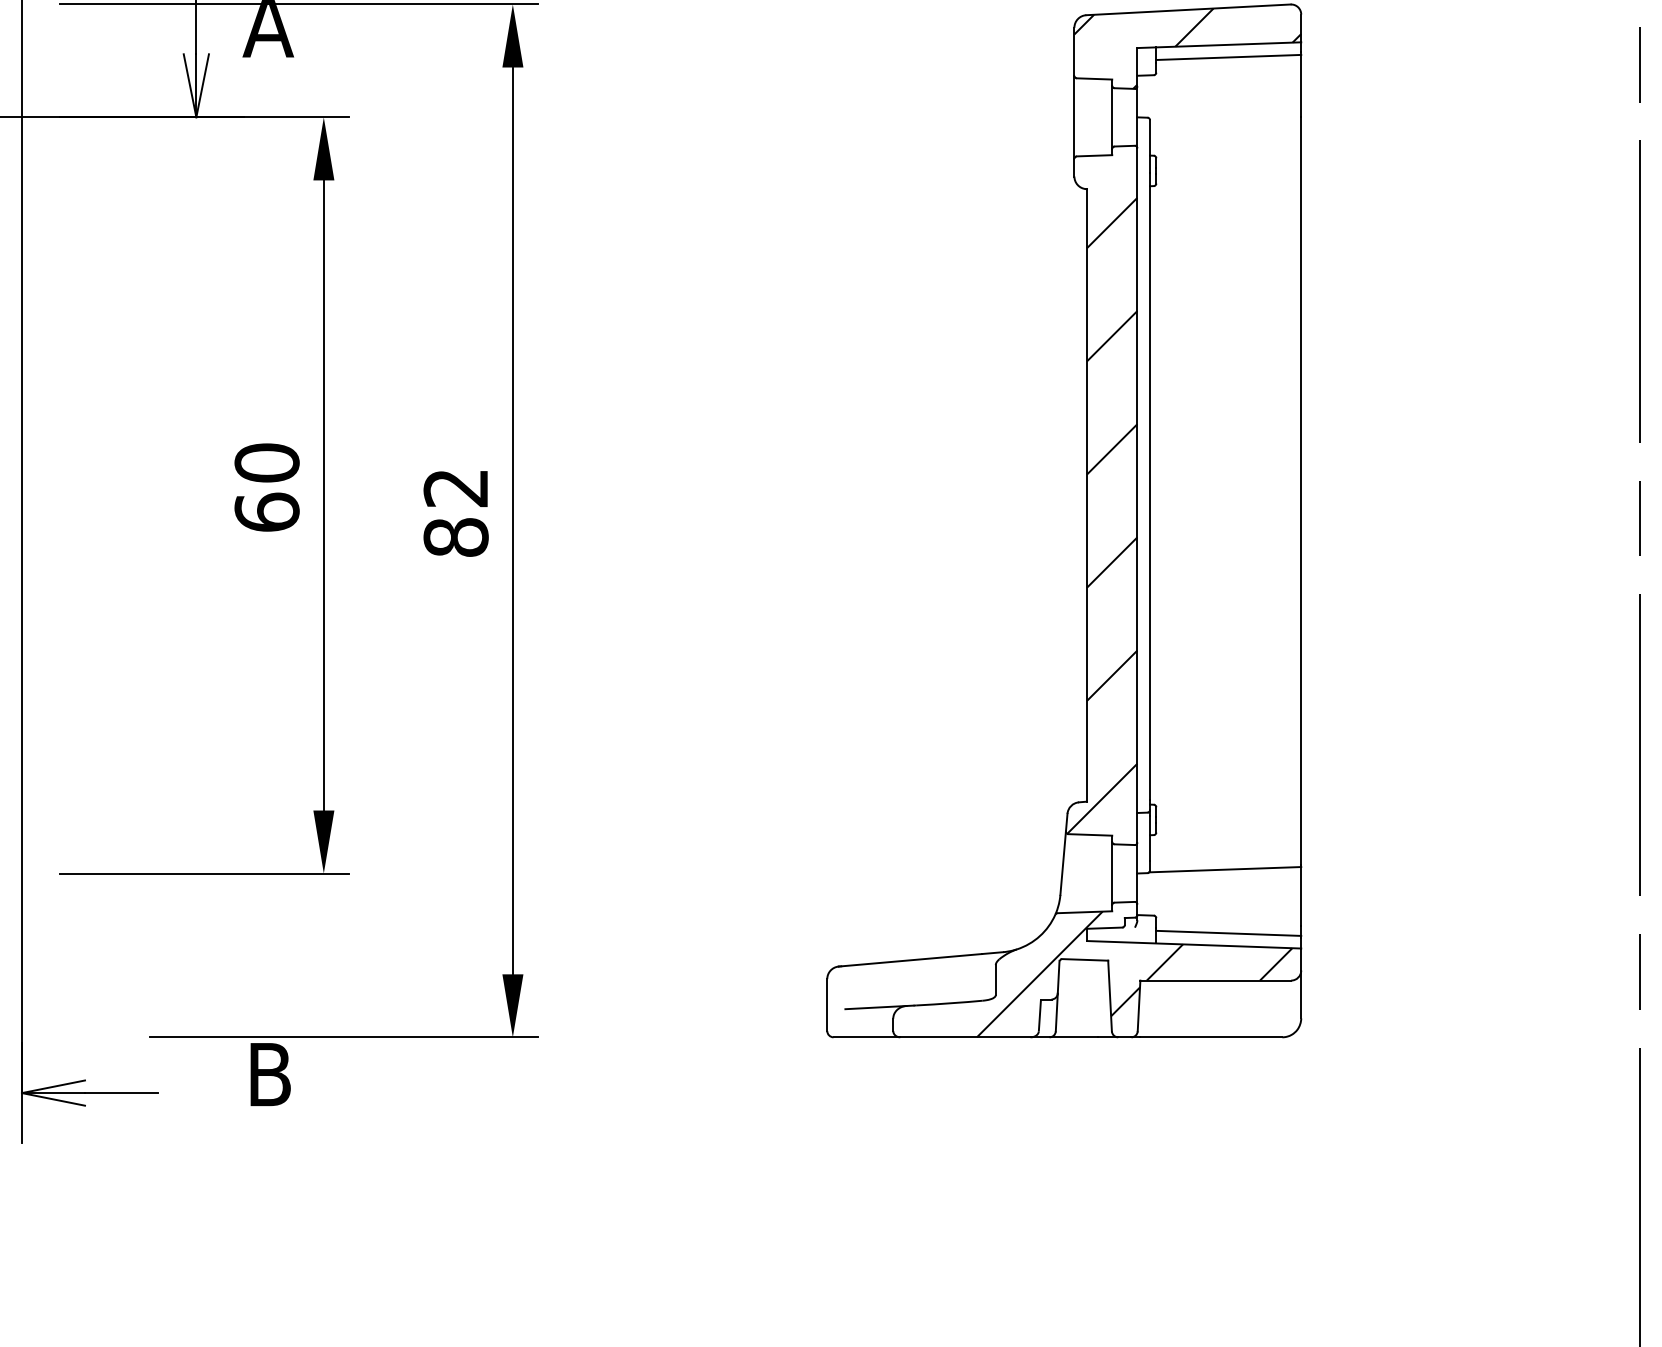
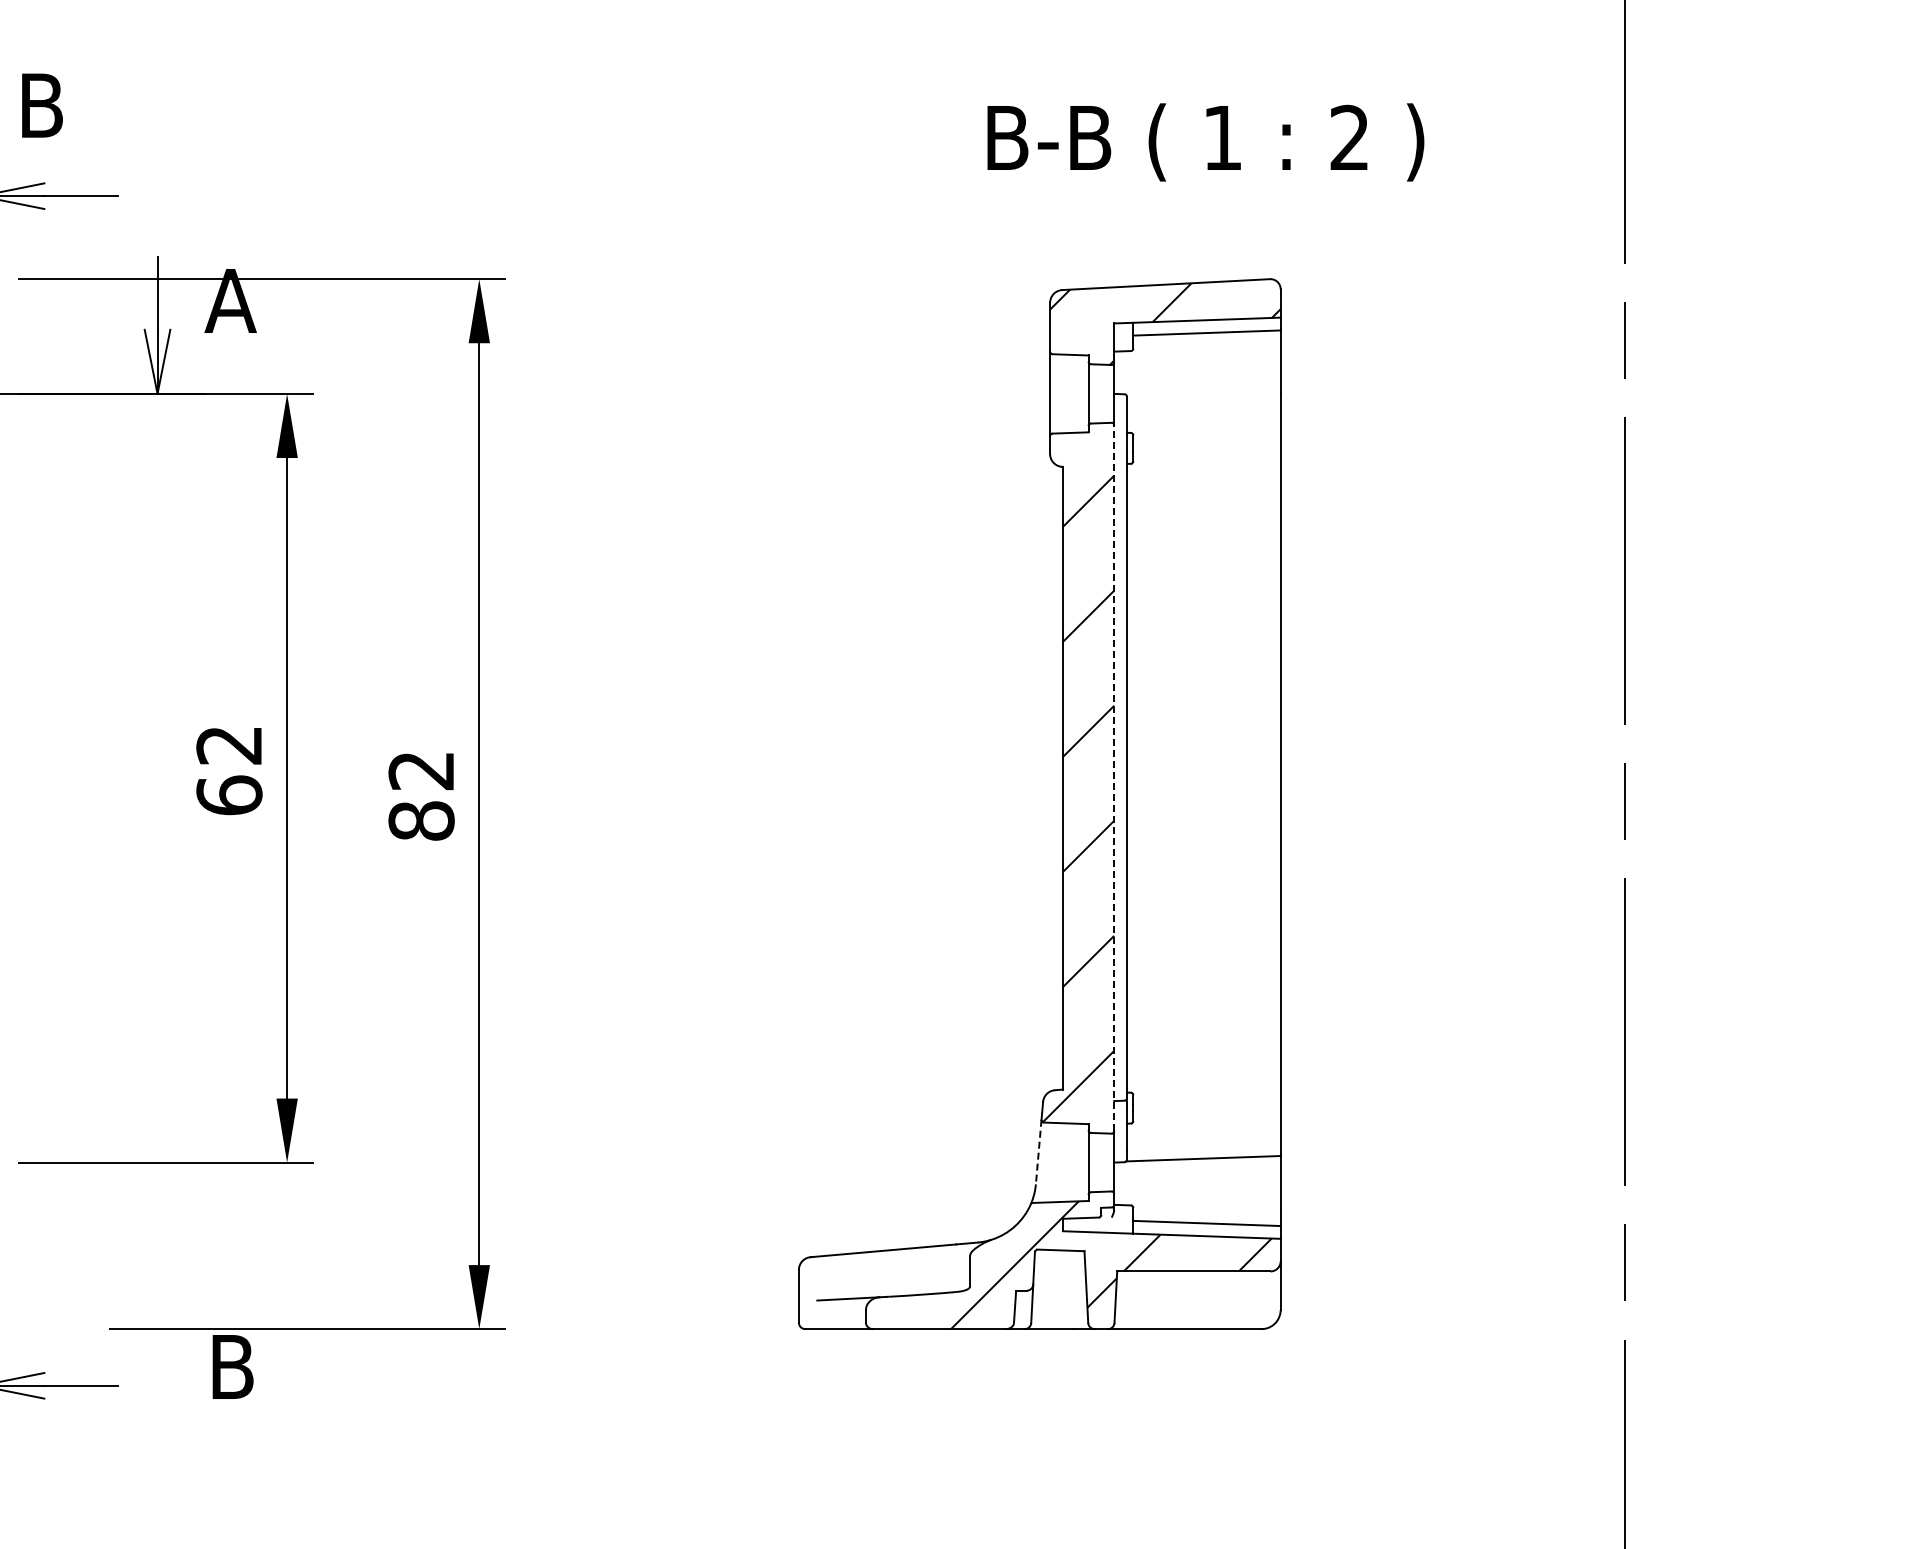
text: (267, 463) -> (229, 745), 60 -> 62
line: (1137, 495) -> (1114, 778), solid -> dashed
line: (1062, 863) -> (1038, 1152), solid -> dashed

